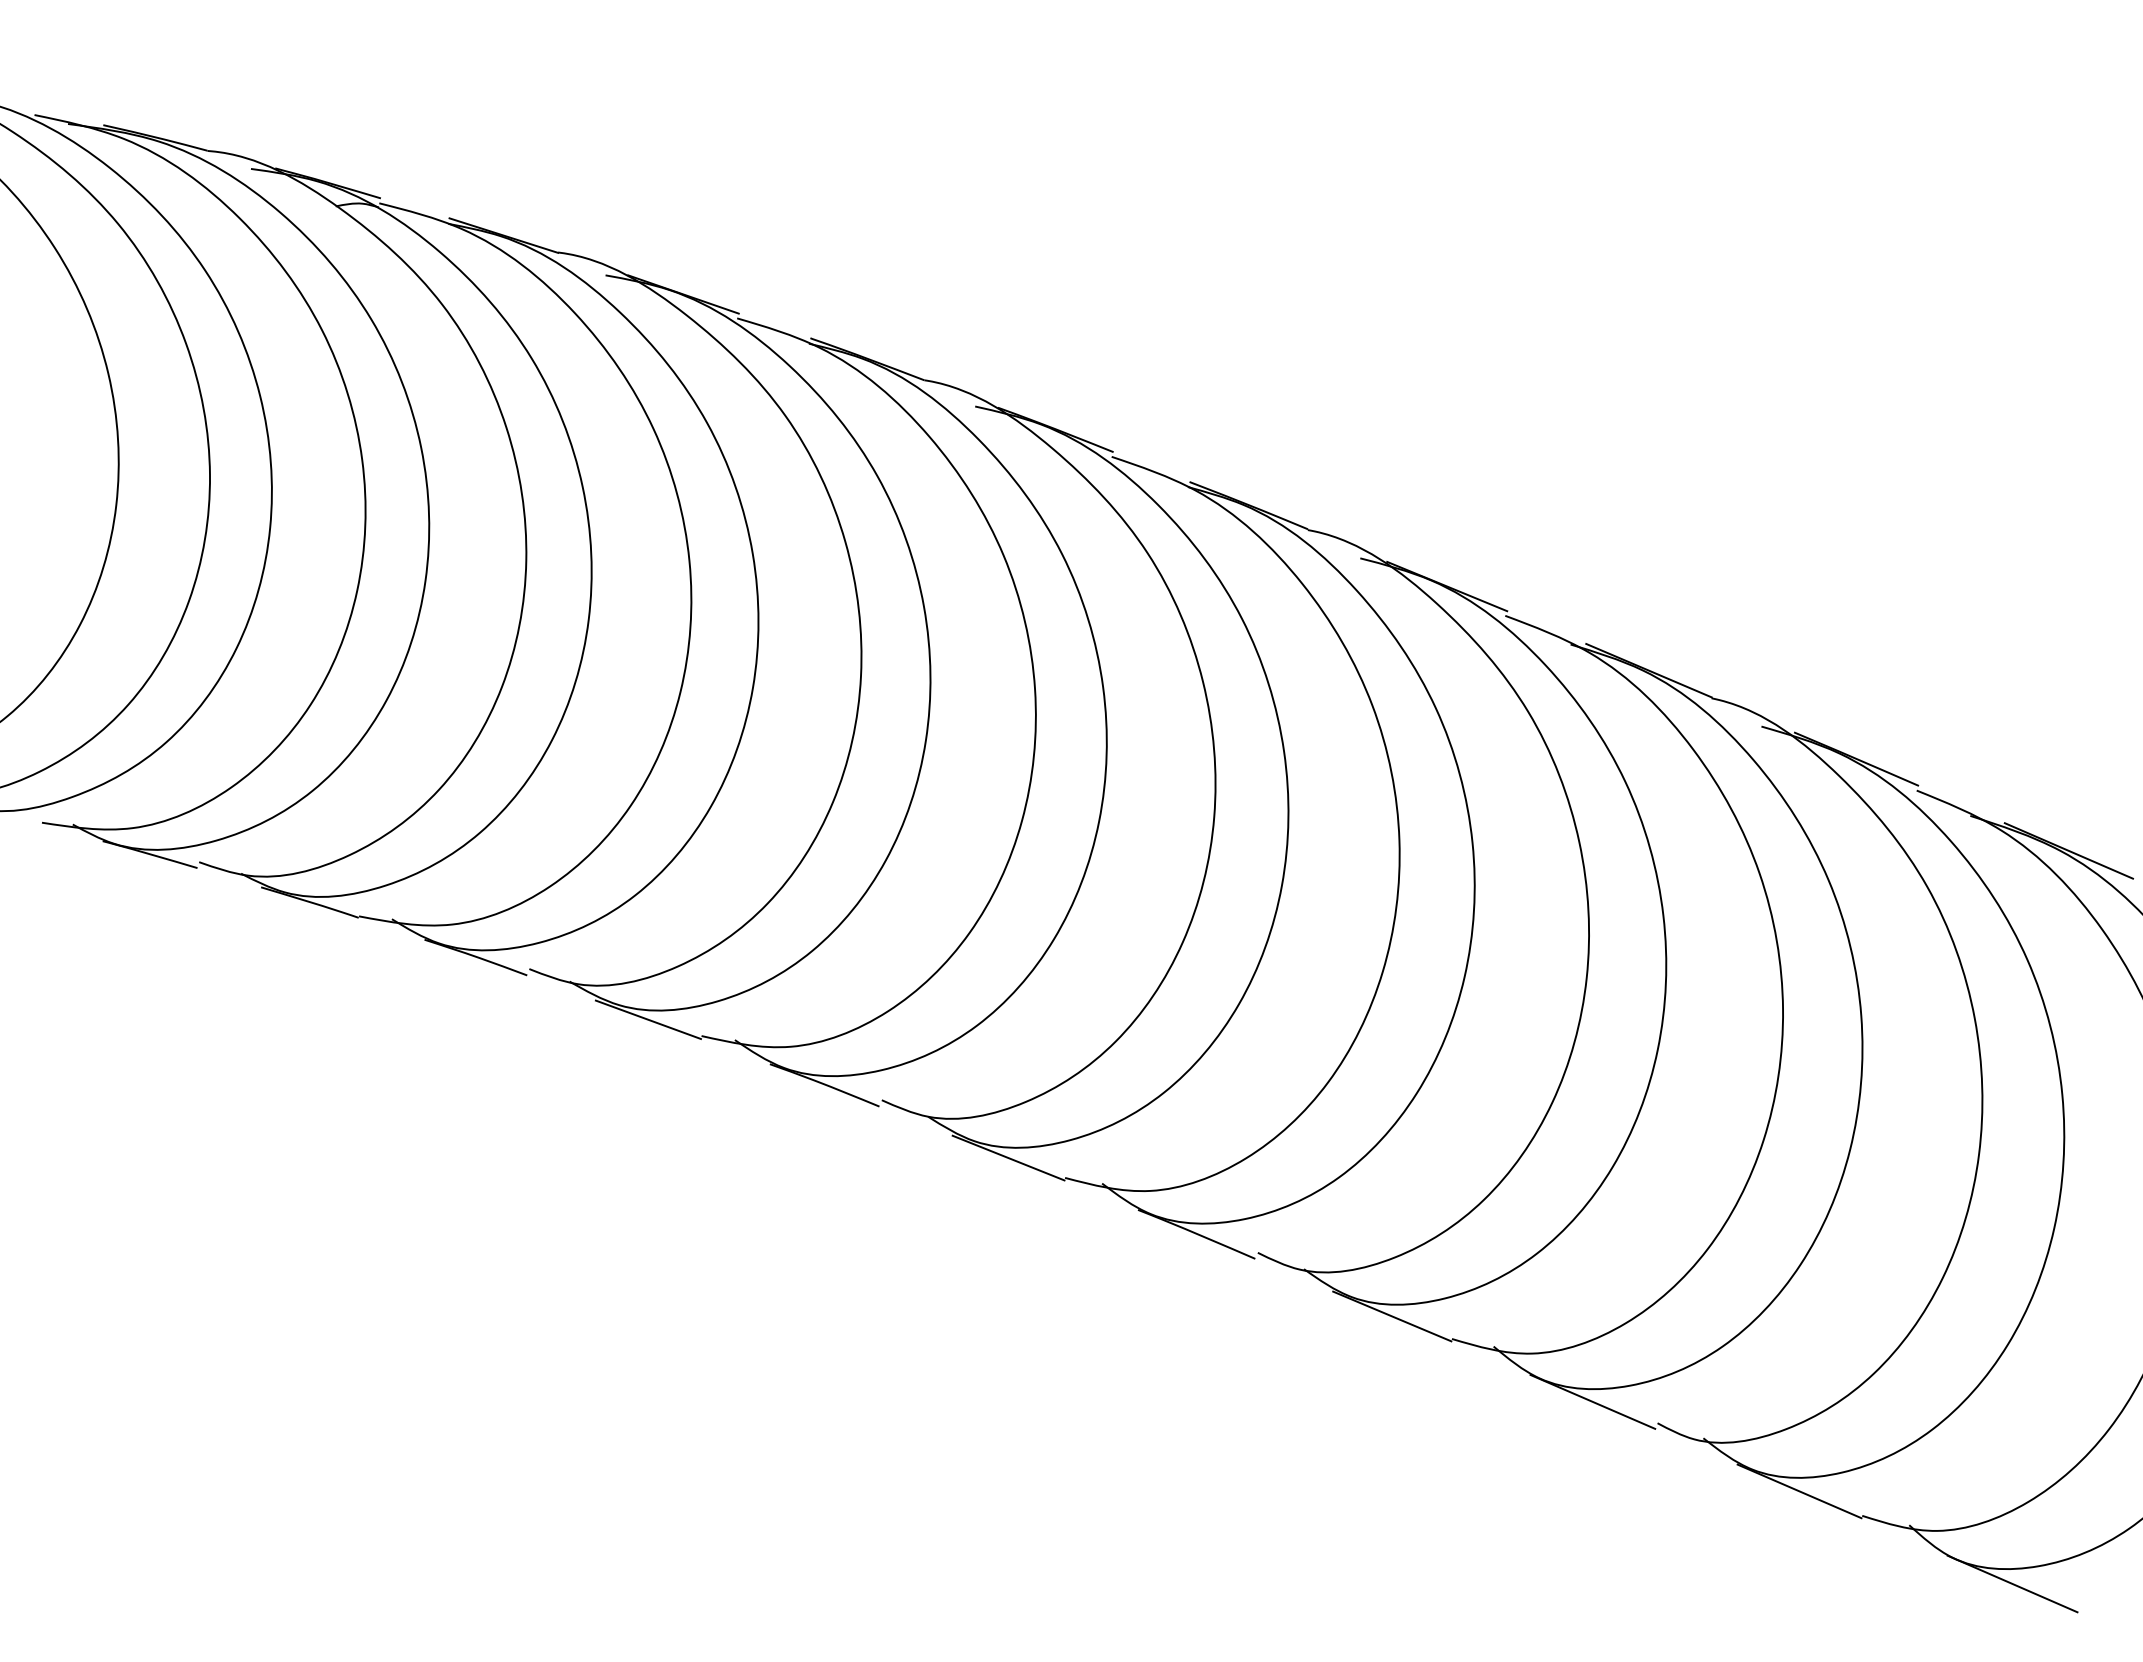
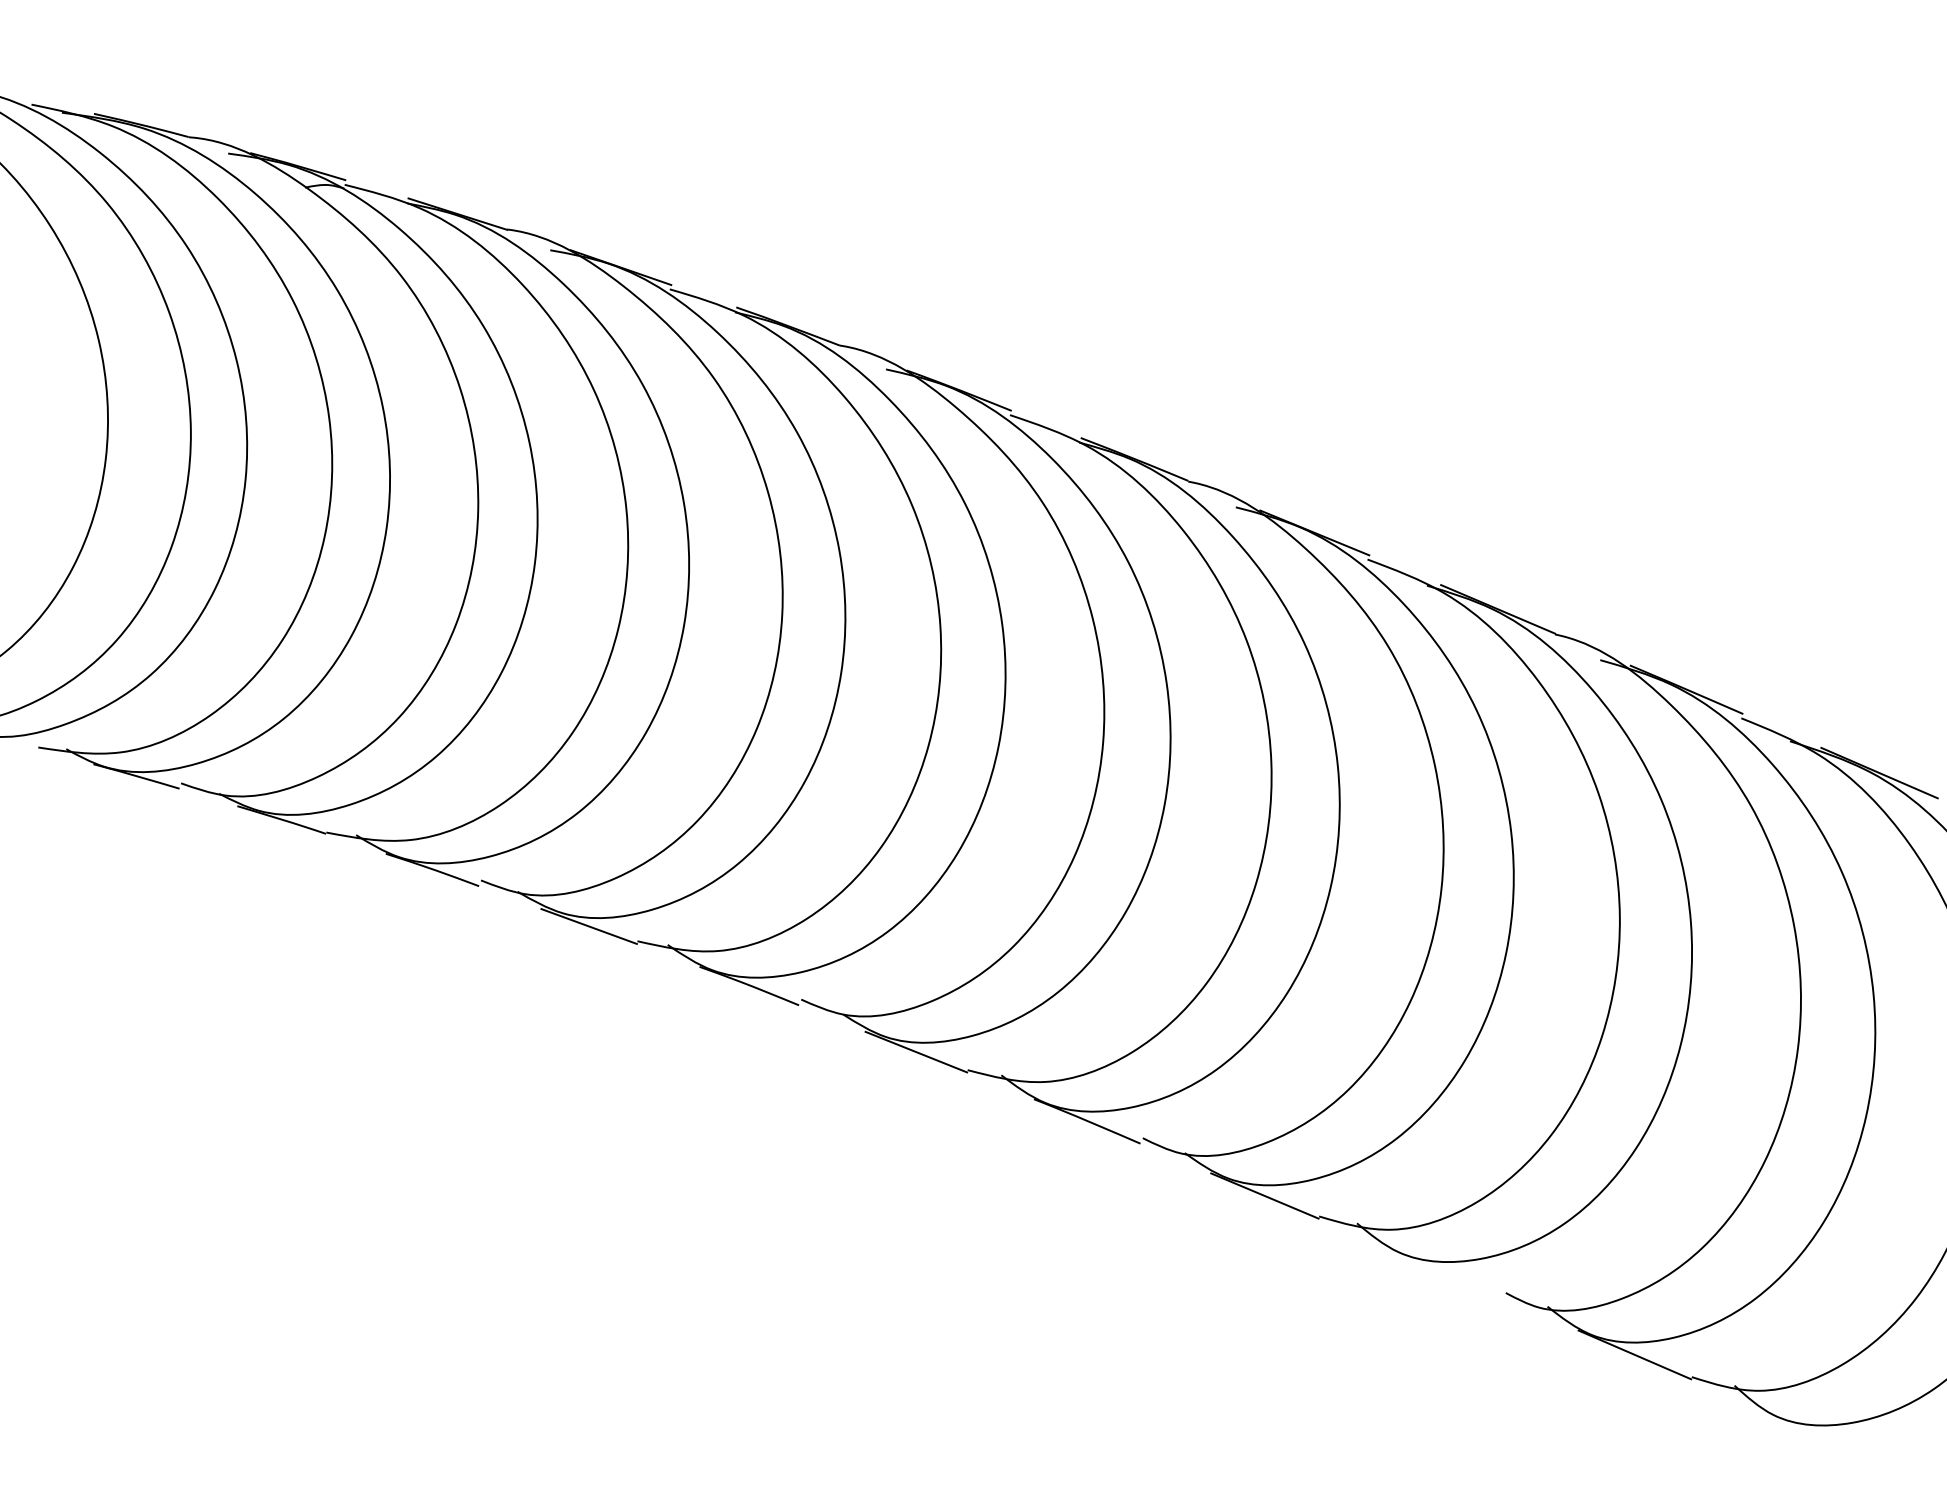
line: (1592, 1401) -> (1446, 1273), removed
line: (2012, 1583) -> (1828, 1438), removed

